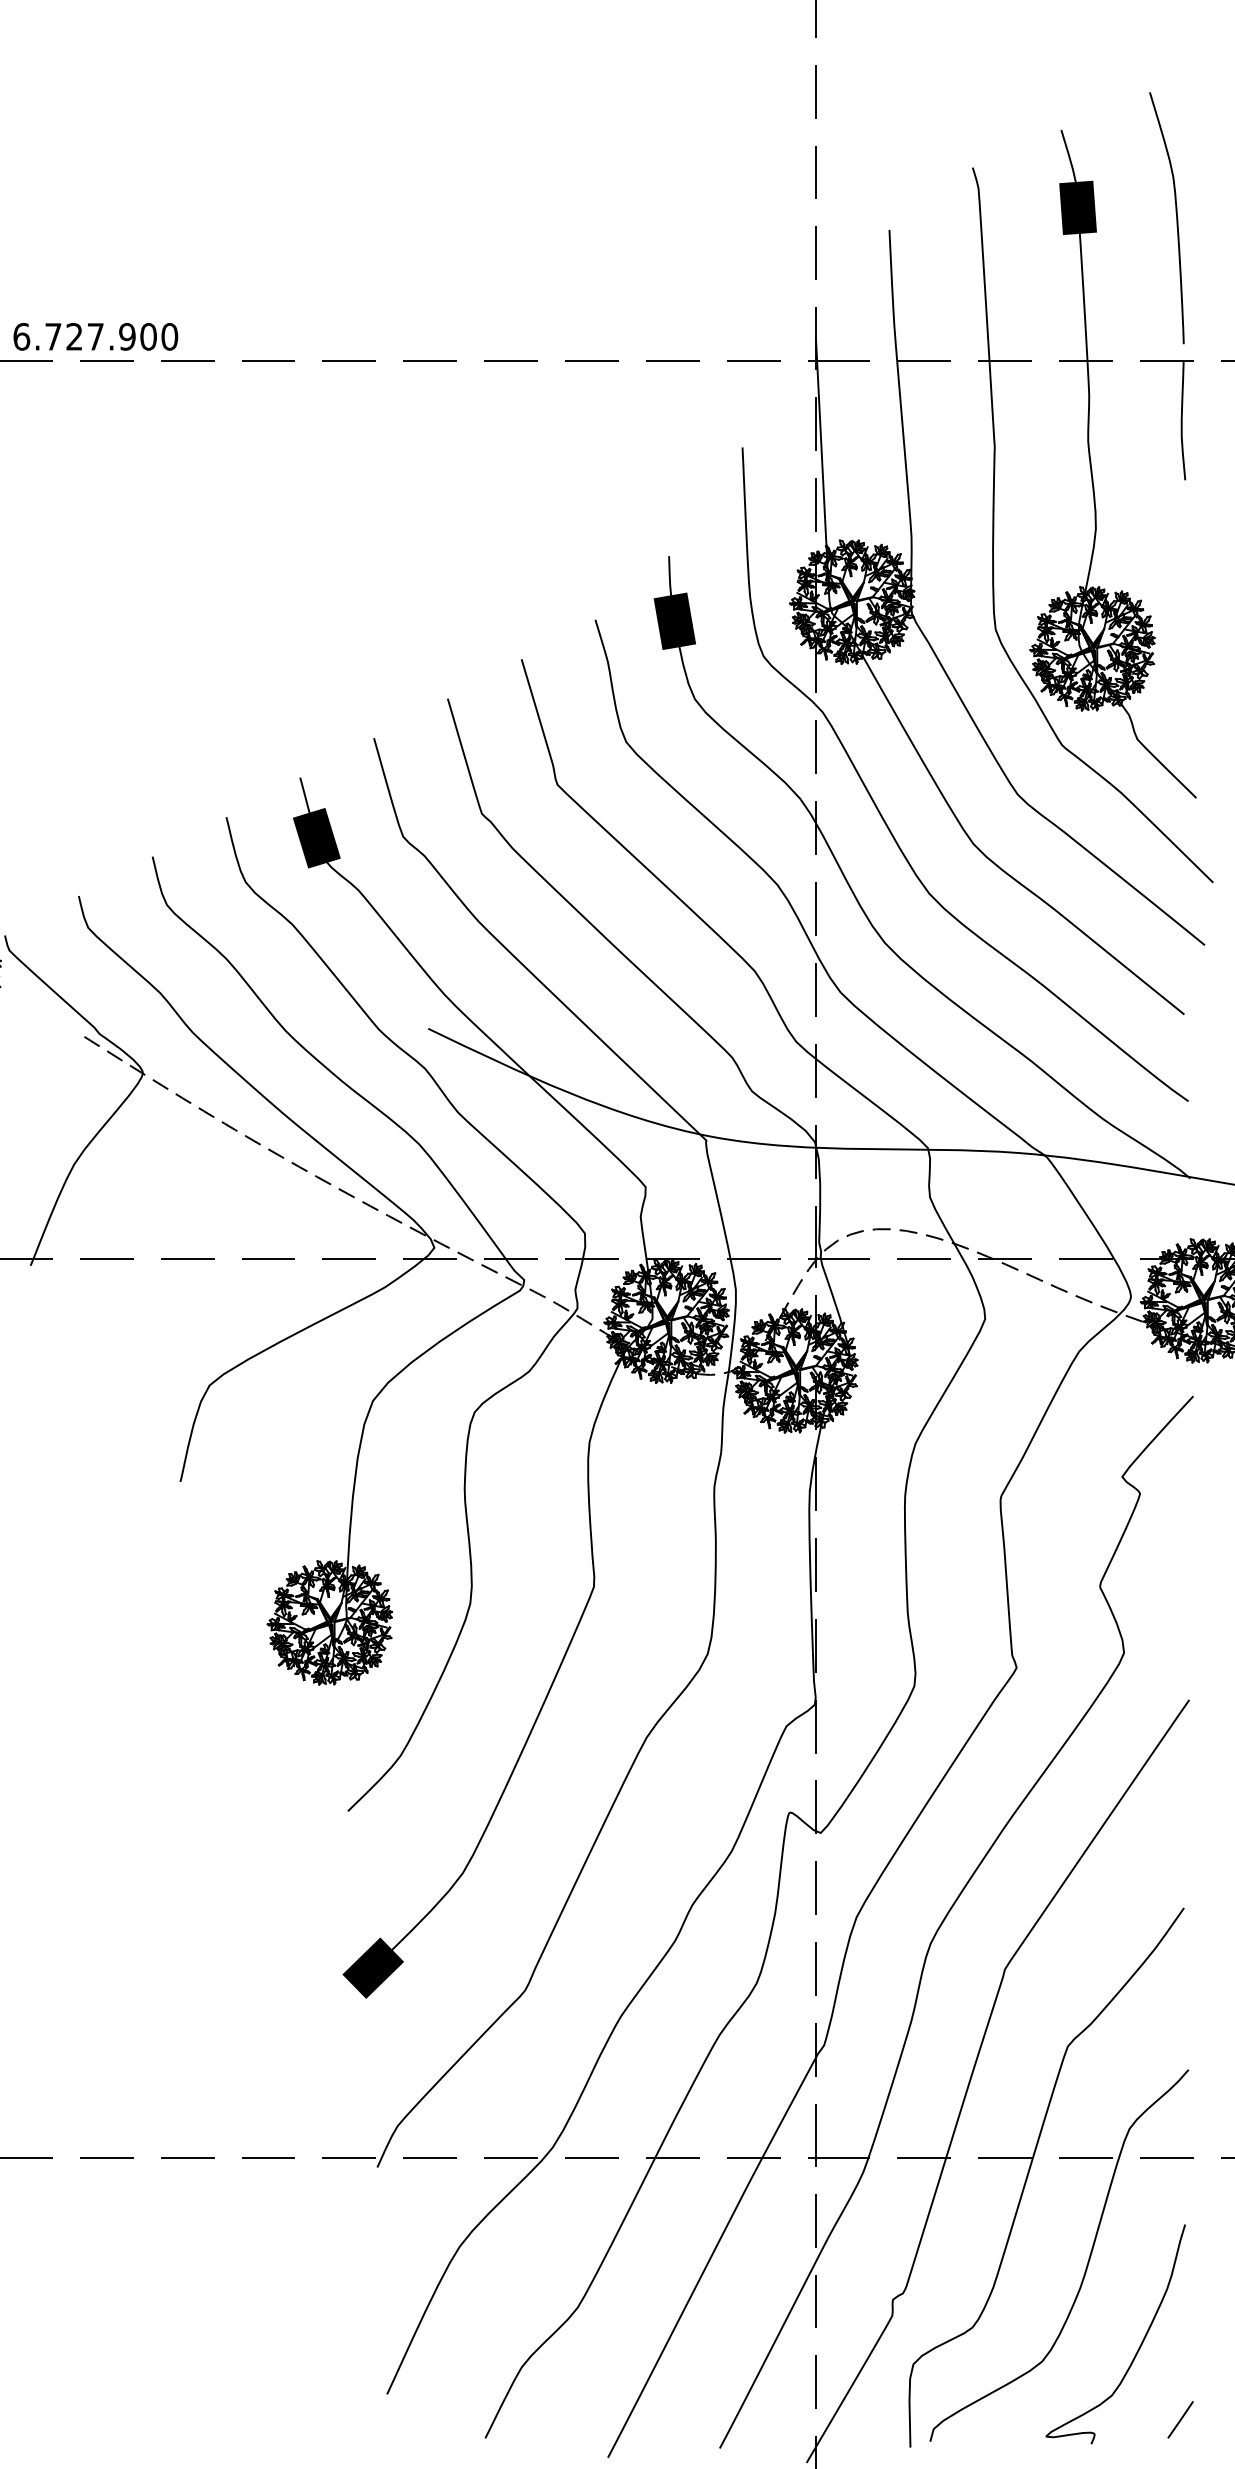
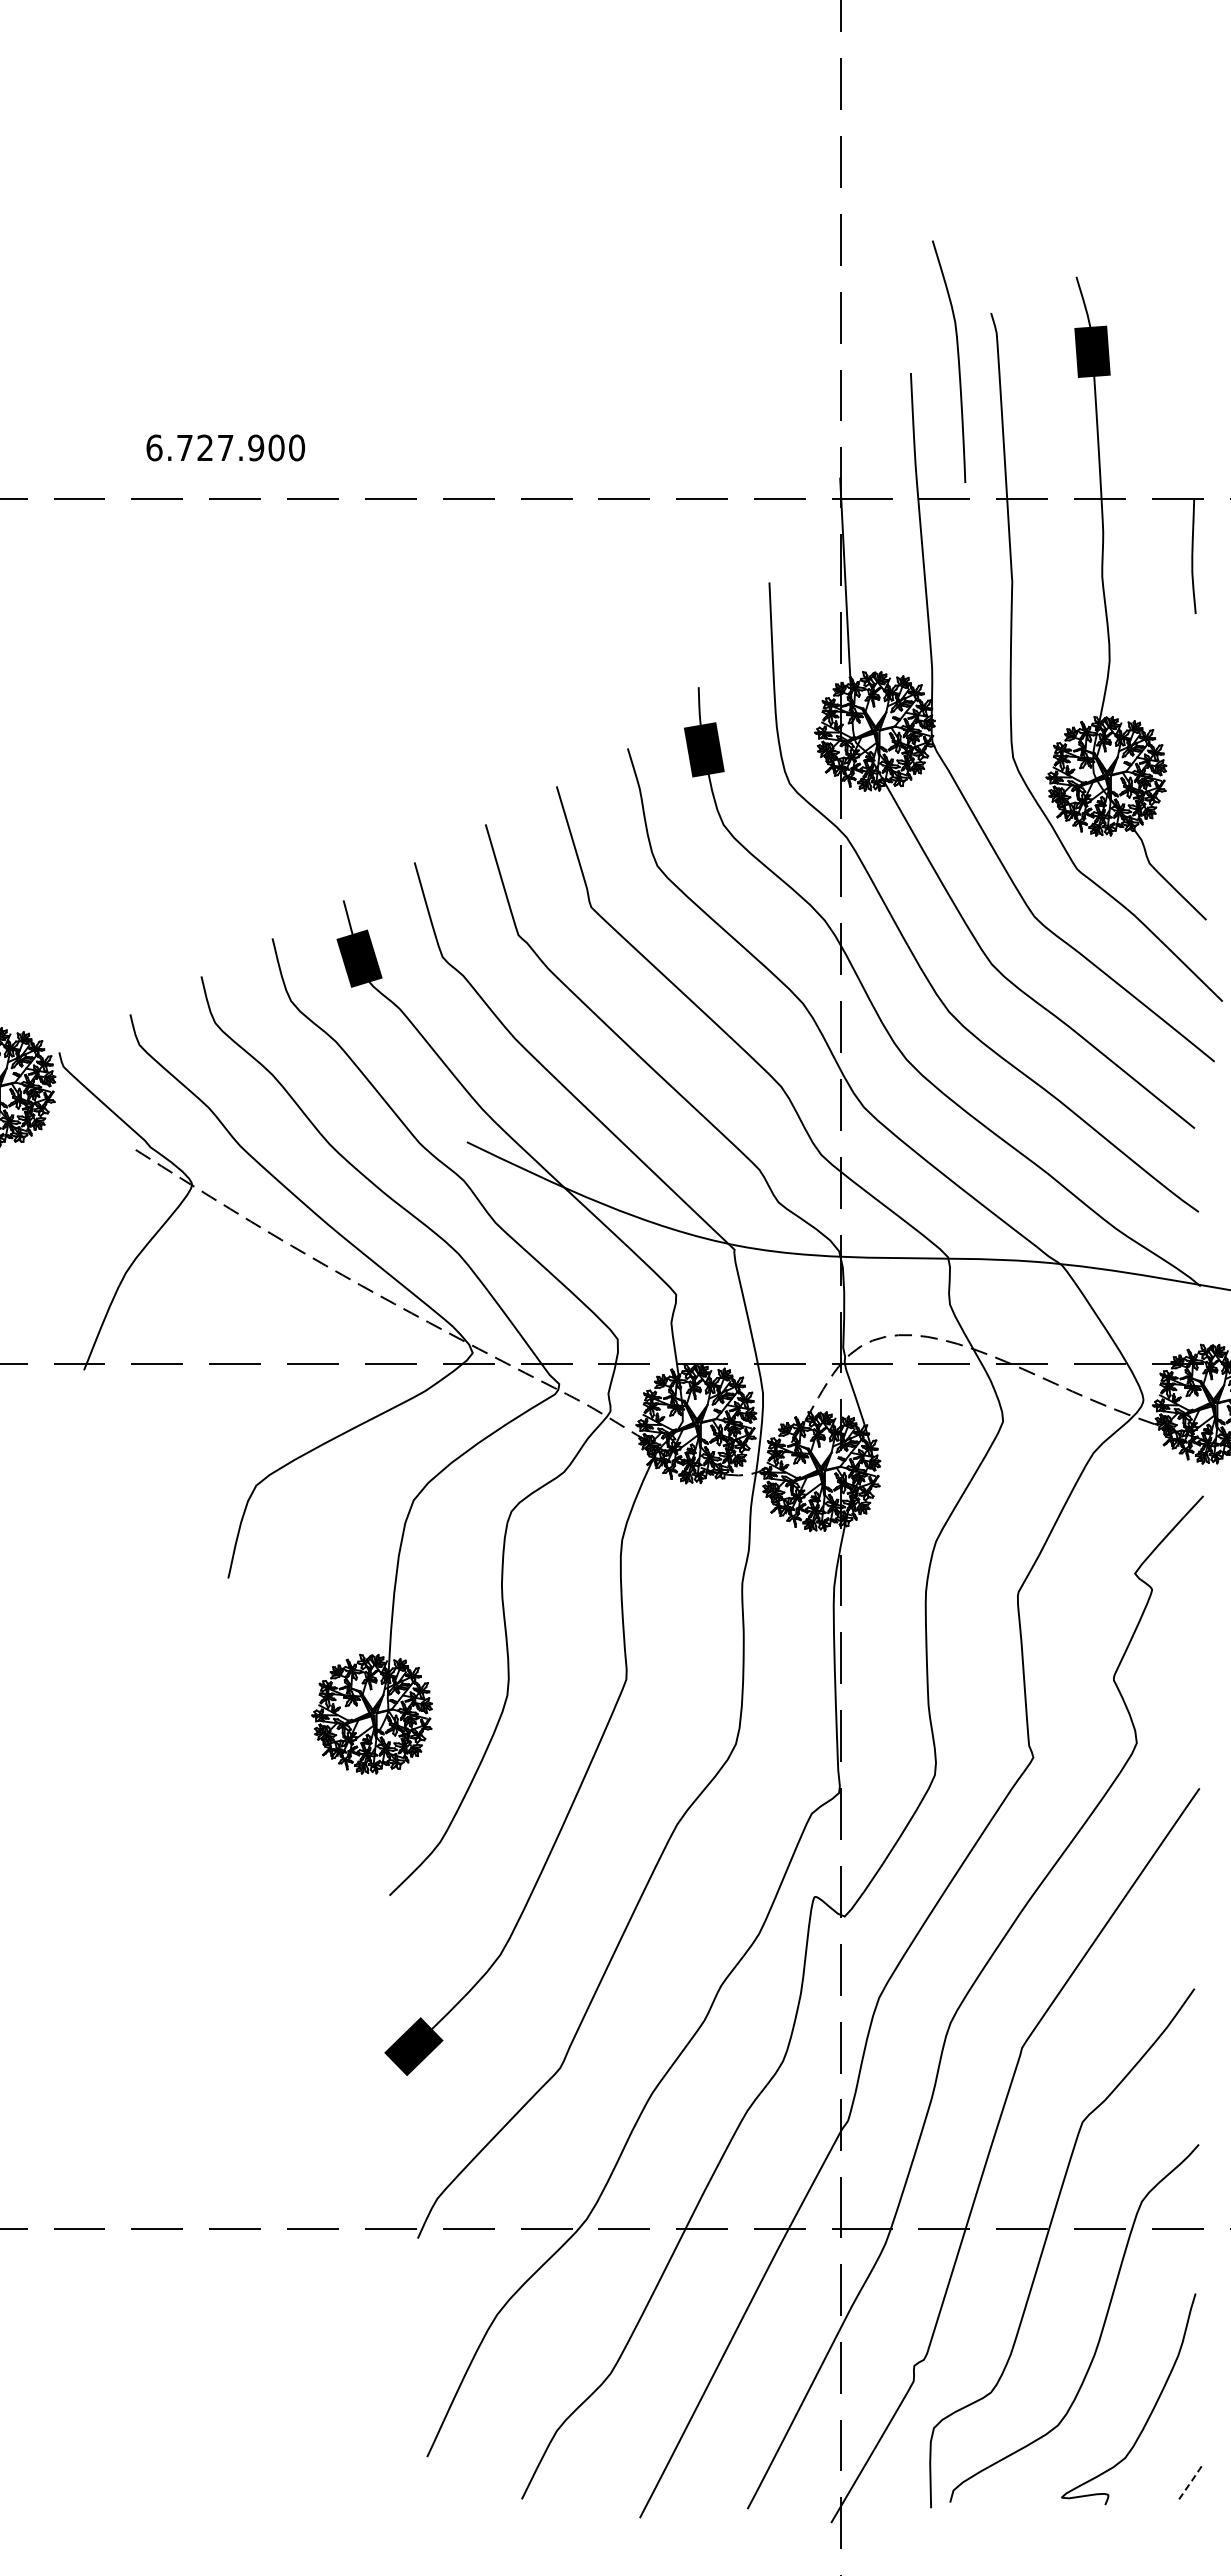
curve: (1175, 215) -> (957, 359), moved
text: (95, 336) -> (225, 447), moved
line: (1180, 2418) -> (1191, 2480), solid -> dashed

